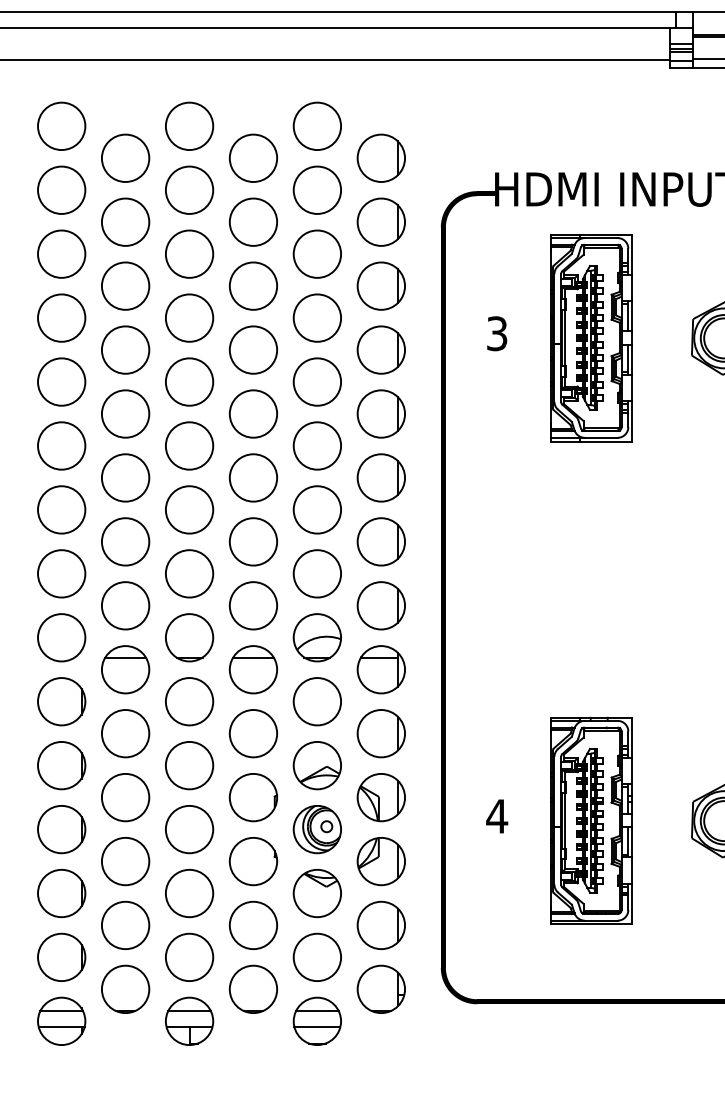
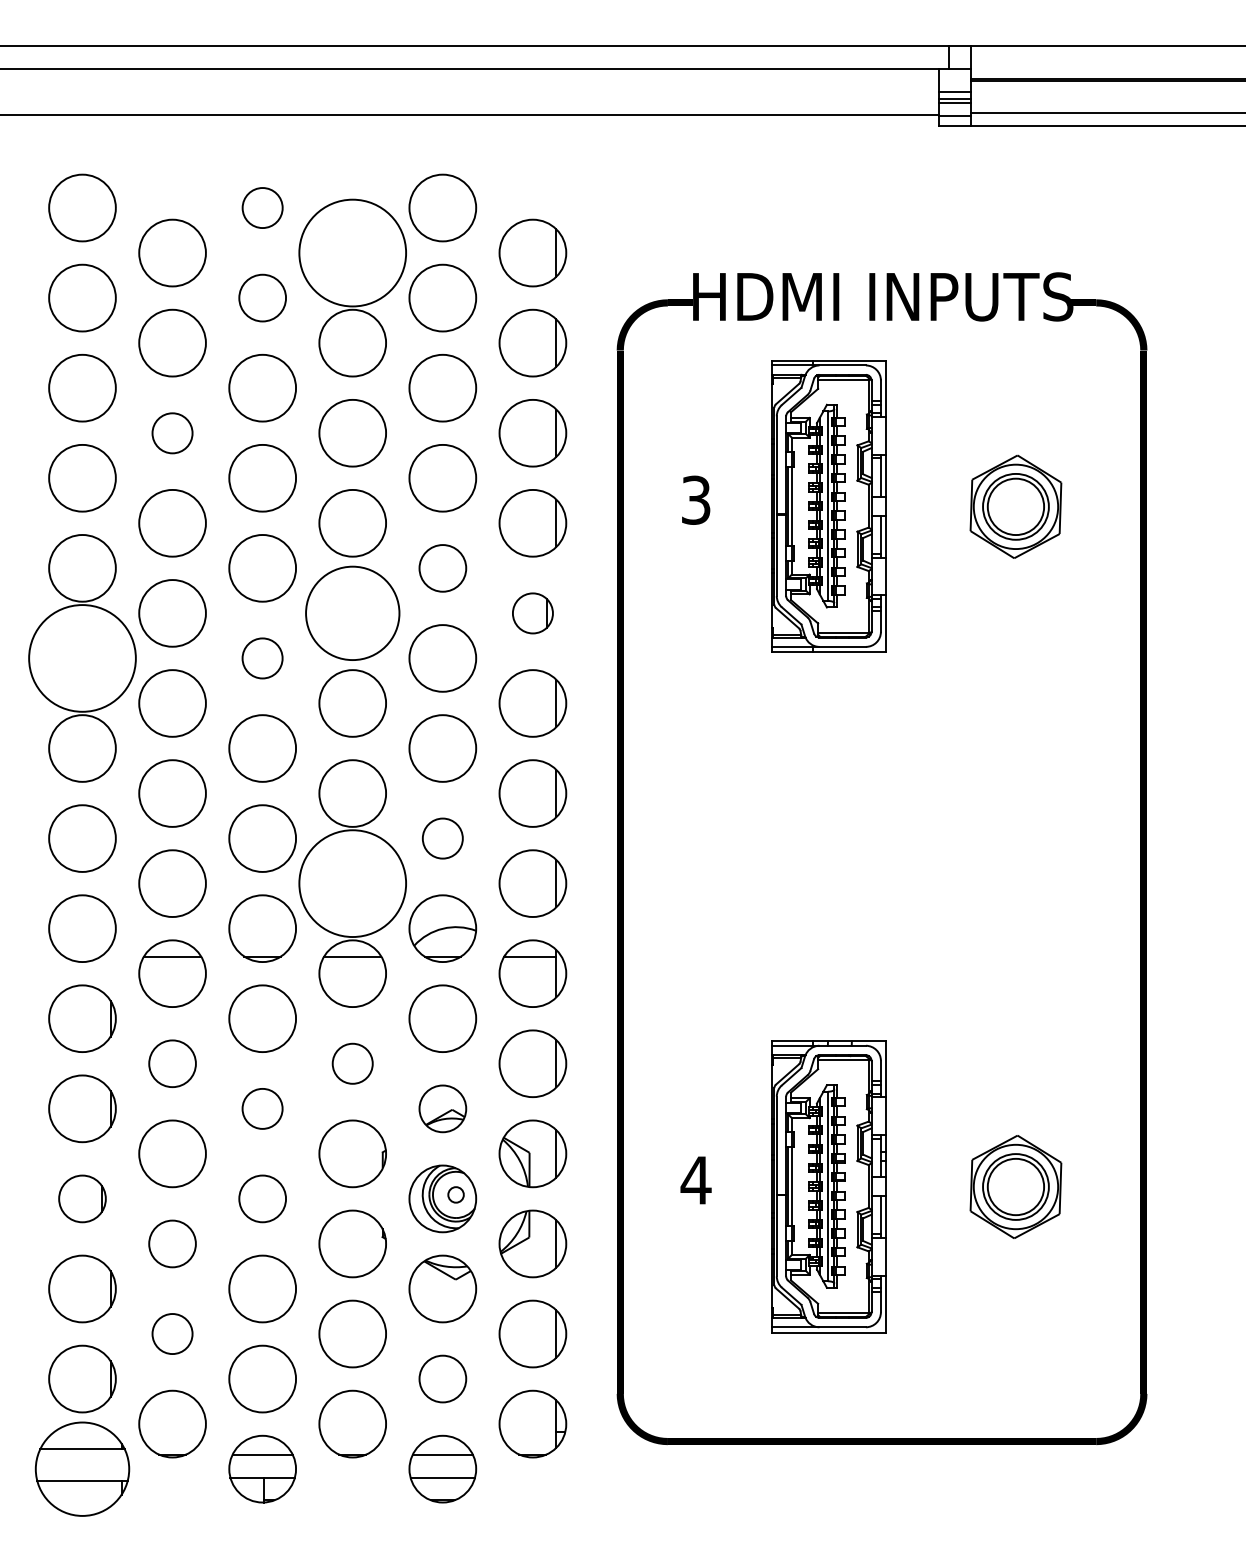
circle: (189, 125) -> (262, 207), size x0.6
circle: (253, 157) -> (352, 252), size x1.6
circle: (189, 189) -> (262, 297), size x0.7
circle: (125, 286) -> (172, 433), size x0.6
circle: (317, 382) -> (442, 568), size x0.7
circle: (253, 414) -> (352, 613), size x1.4
part: (381, 414) -> (532, 613), size x0.6
circle: (61, 446) -> (82, 658), size x1.6
circle: (189, 446) -> (262, 658), size x0.6
circle: (317, 573) -> (442, 838), size x0.6
circle: (253, 605) -> (352, 883), size x1.6
circle: (125, 733) -> (172, 1063), size x0.7
circle: (253, 733) -> (352, 1063), size x0.6
circle: (189, 765) -> (262, 1108), size x0.6
part: (317, 765) -> (442, 1108), size x0.7
part: (61, 829) -> (82, 1198), size x0.7
circle: (189, 829) -> (262, 1198), size x0.7
circle: (125, 861) -> (172, 1243), size x0.7
circle: (125, 925) -> (172, 1333), size x0.6
circle: (317, 957) -> (442, 1378), size x0.7
part: (61, 1020) -> (82, 1468), size x1.4

